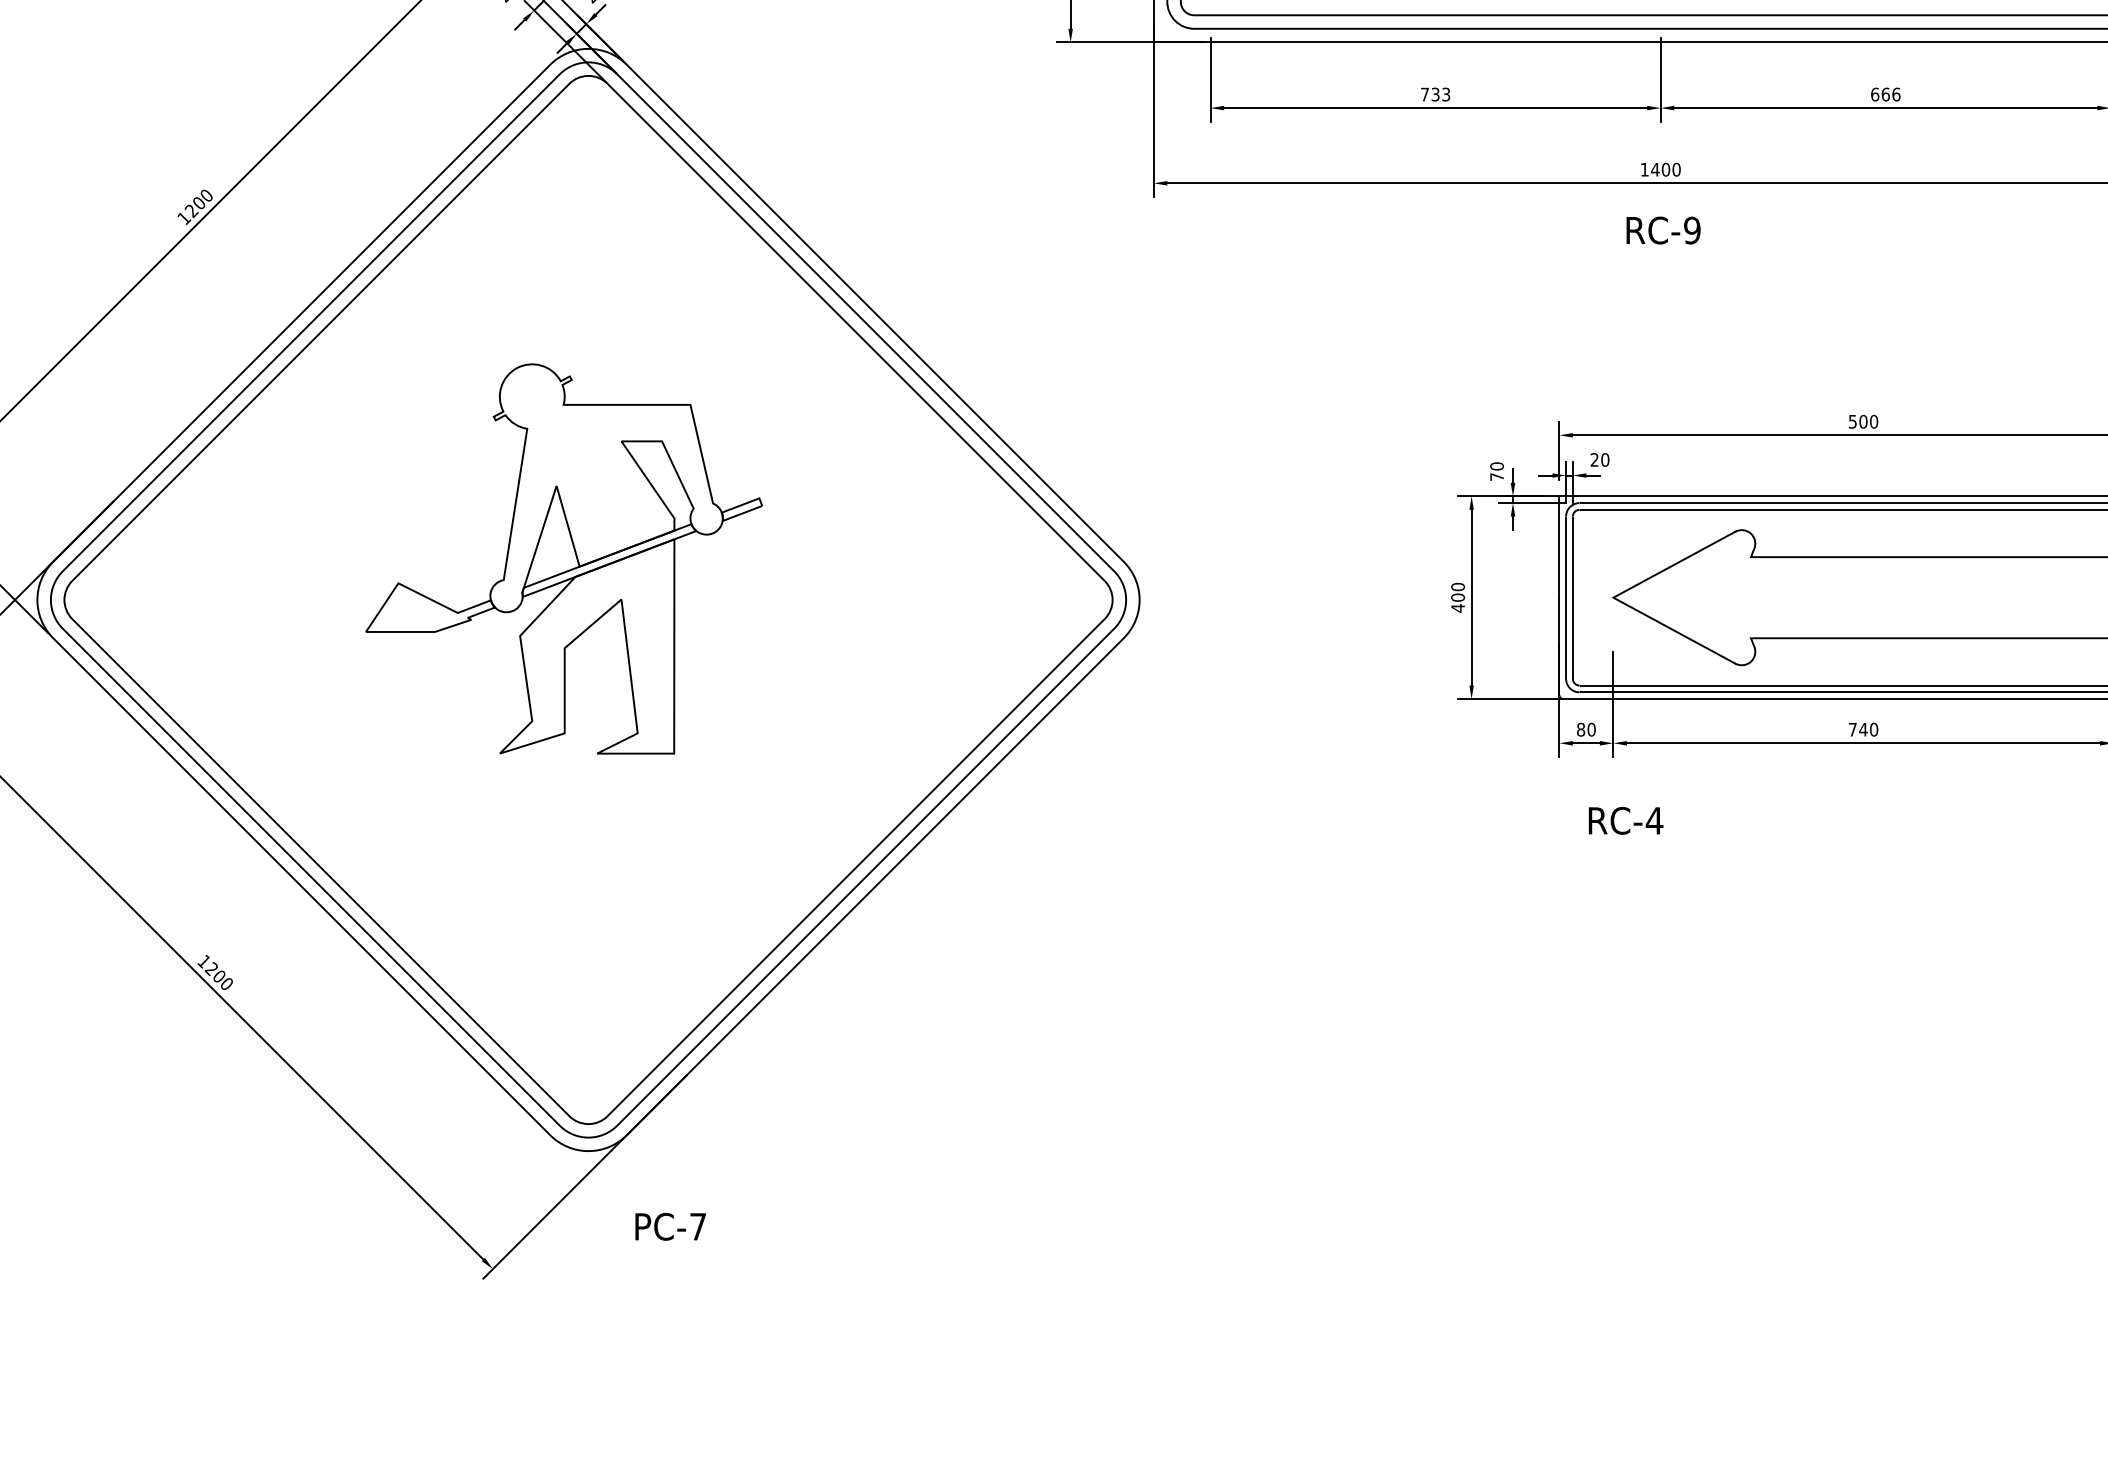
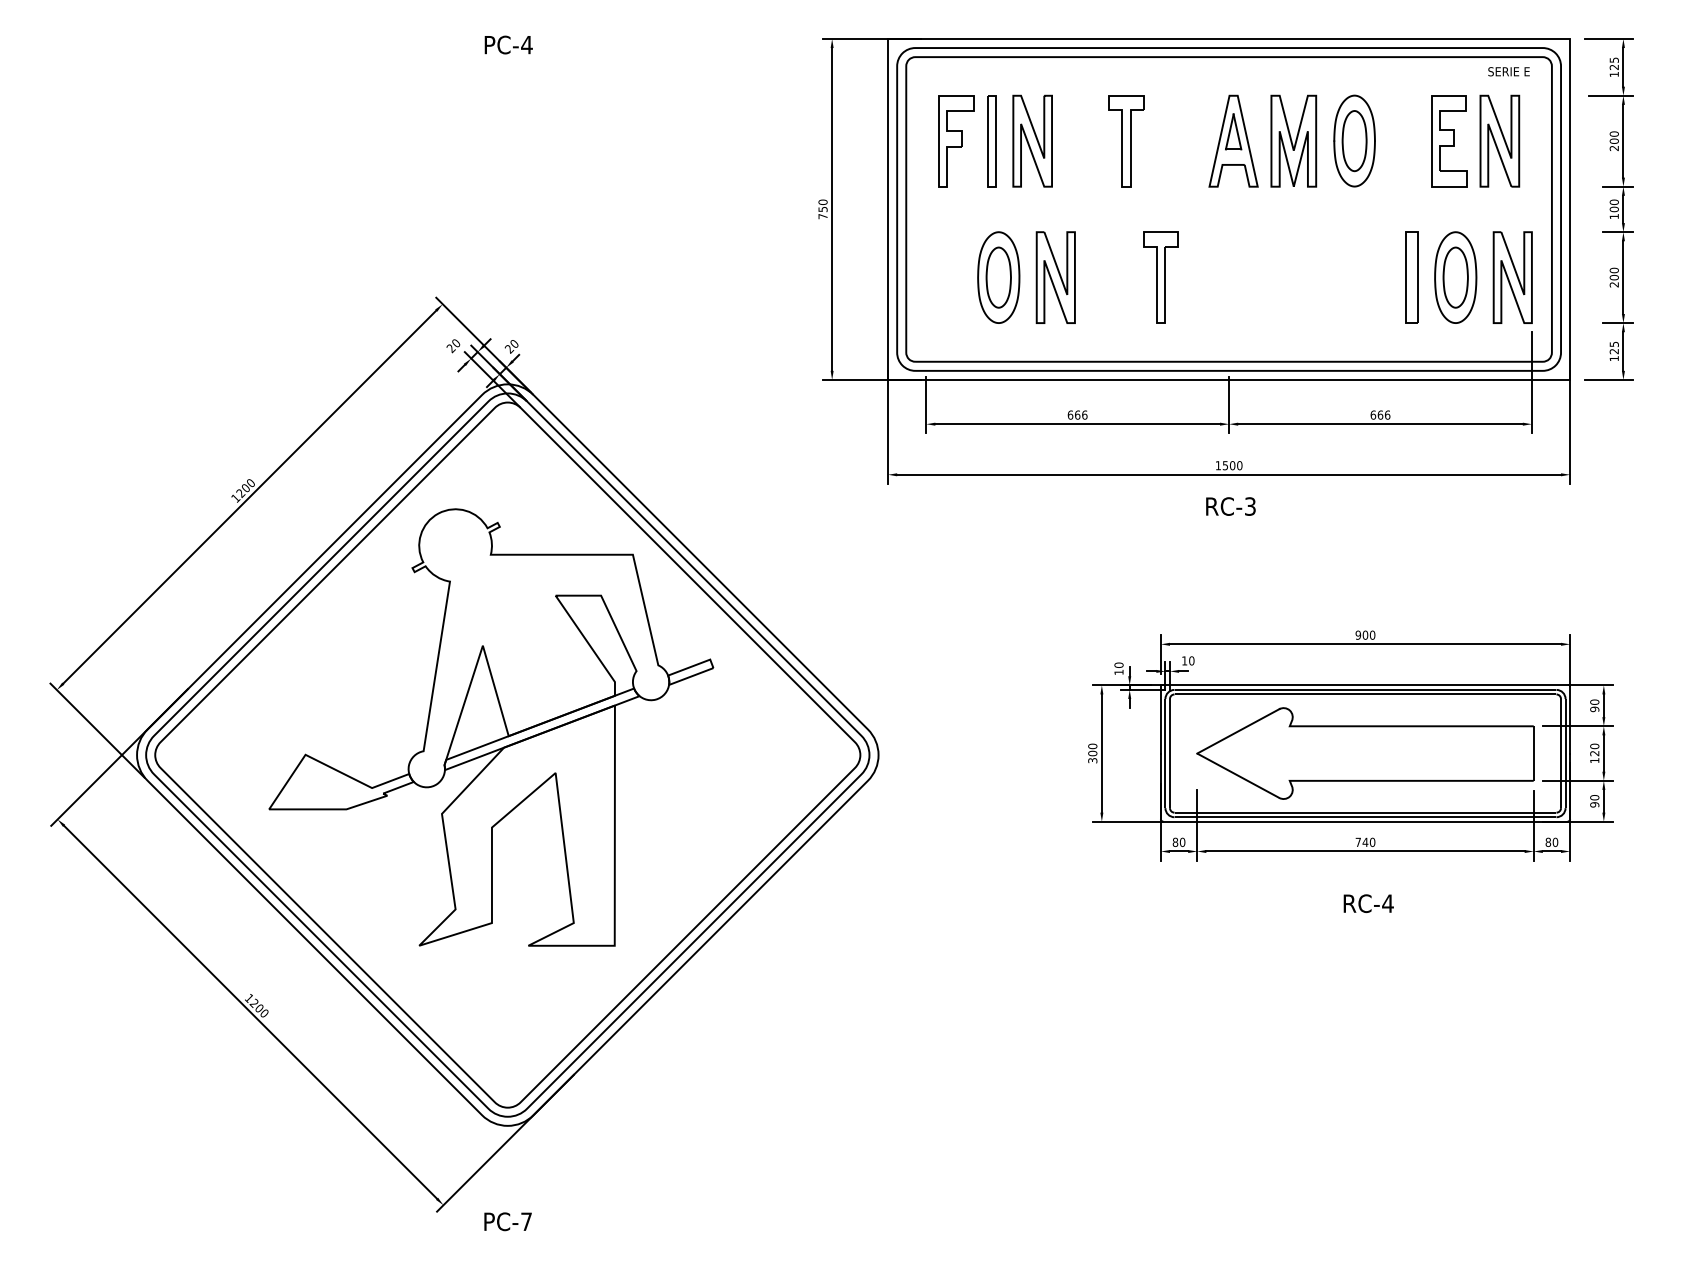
text: (1435, 93) -> (1077, 414), 733 -> 666
text: (1655, 169) -> (1225, 465), 1400 -> 1500
text: (1691, 230) -> (1249, 506), RC-9 -> RC-3
text: (1853, 420) -> (1358, 634), 500 -> 900
text: (1594, 459) -> (1184, 660), 20 -> 10
text: (1496, 475) -> (1118, 671), 70 -> 10
part: (564, 558) -> (491, 727), size x1.67
text: (1457, 608) -> (1092, 760), 400 -> 300
text: (1625, 820) -> (1368, 903), moved
text: (669, 1226) -> (507, 1221), moved

